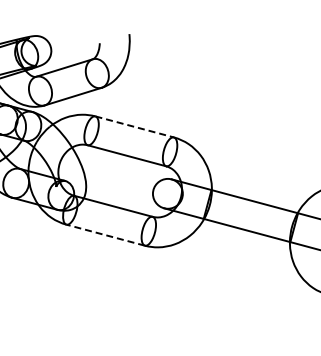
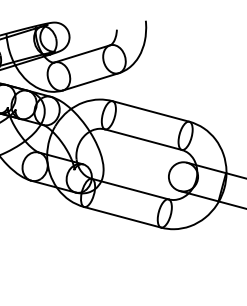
line: (134, 126) -> (150, 111), dashed -> solid
line: (105, 235) -> (122, 217), dashed -> solid

